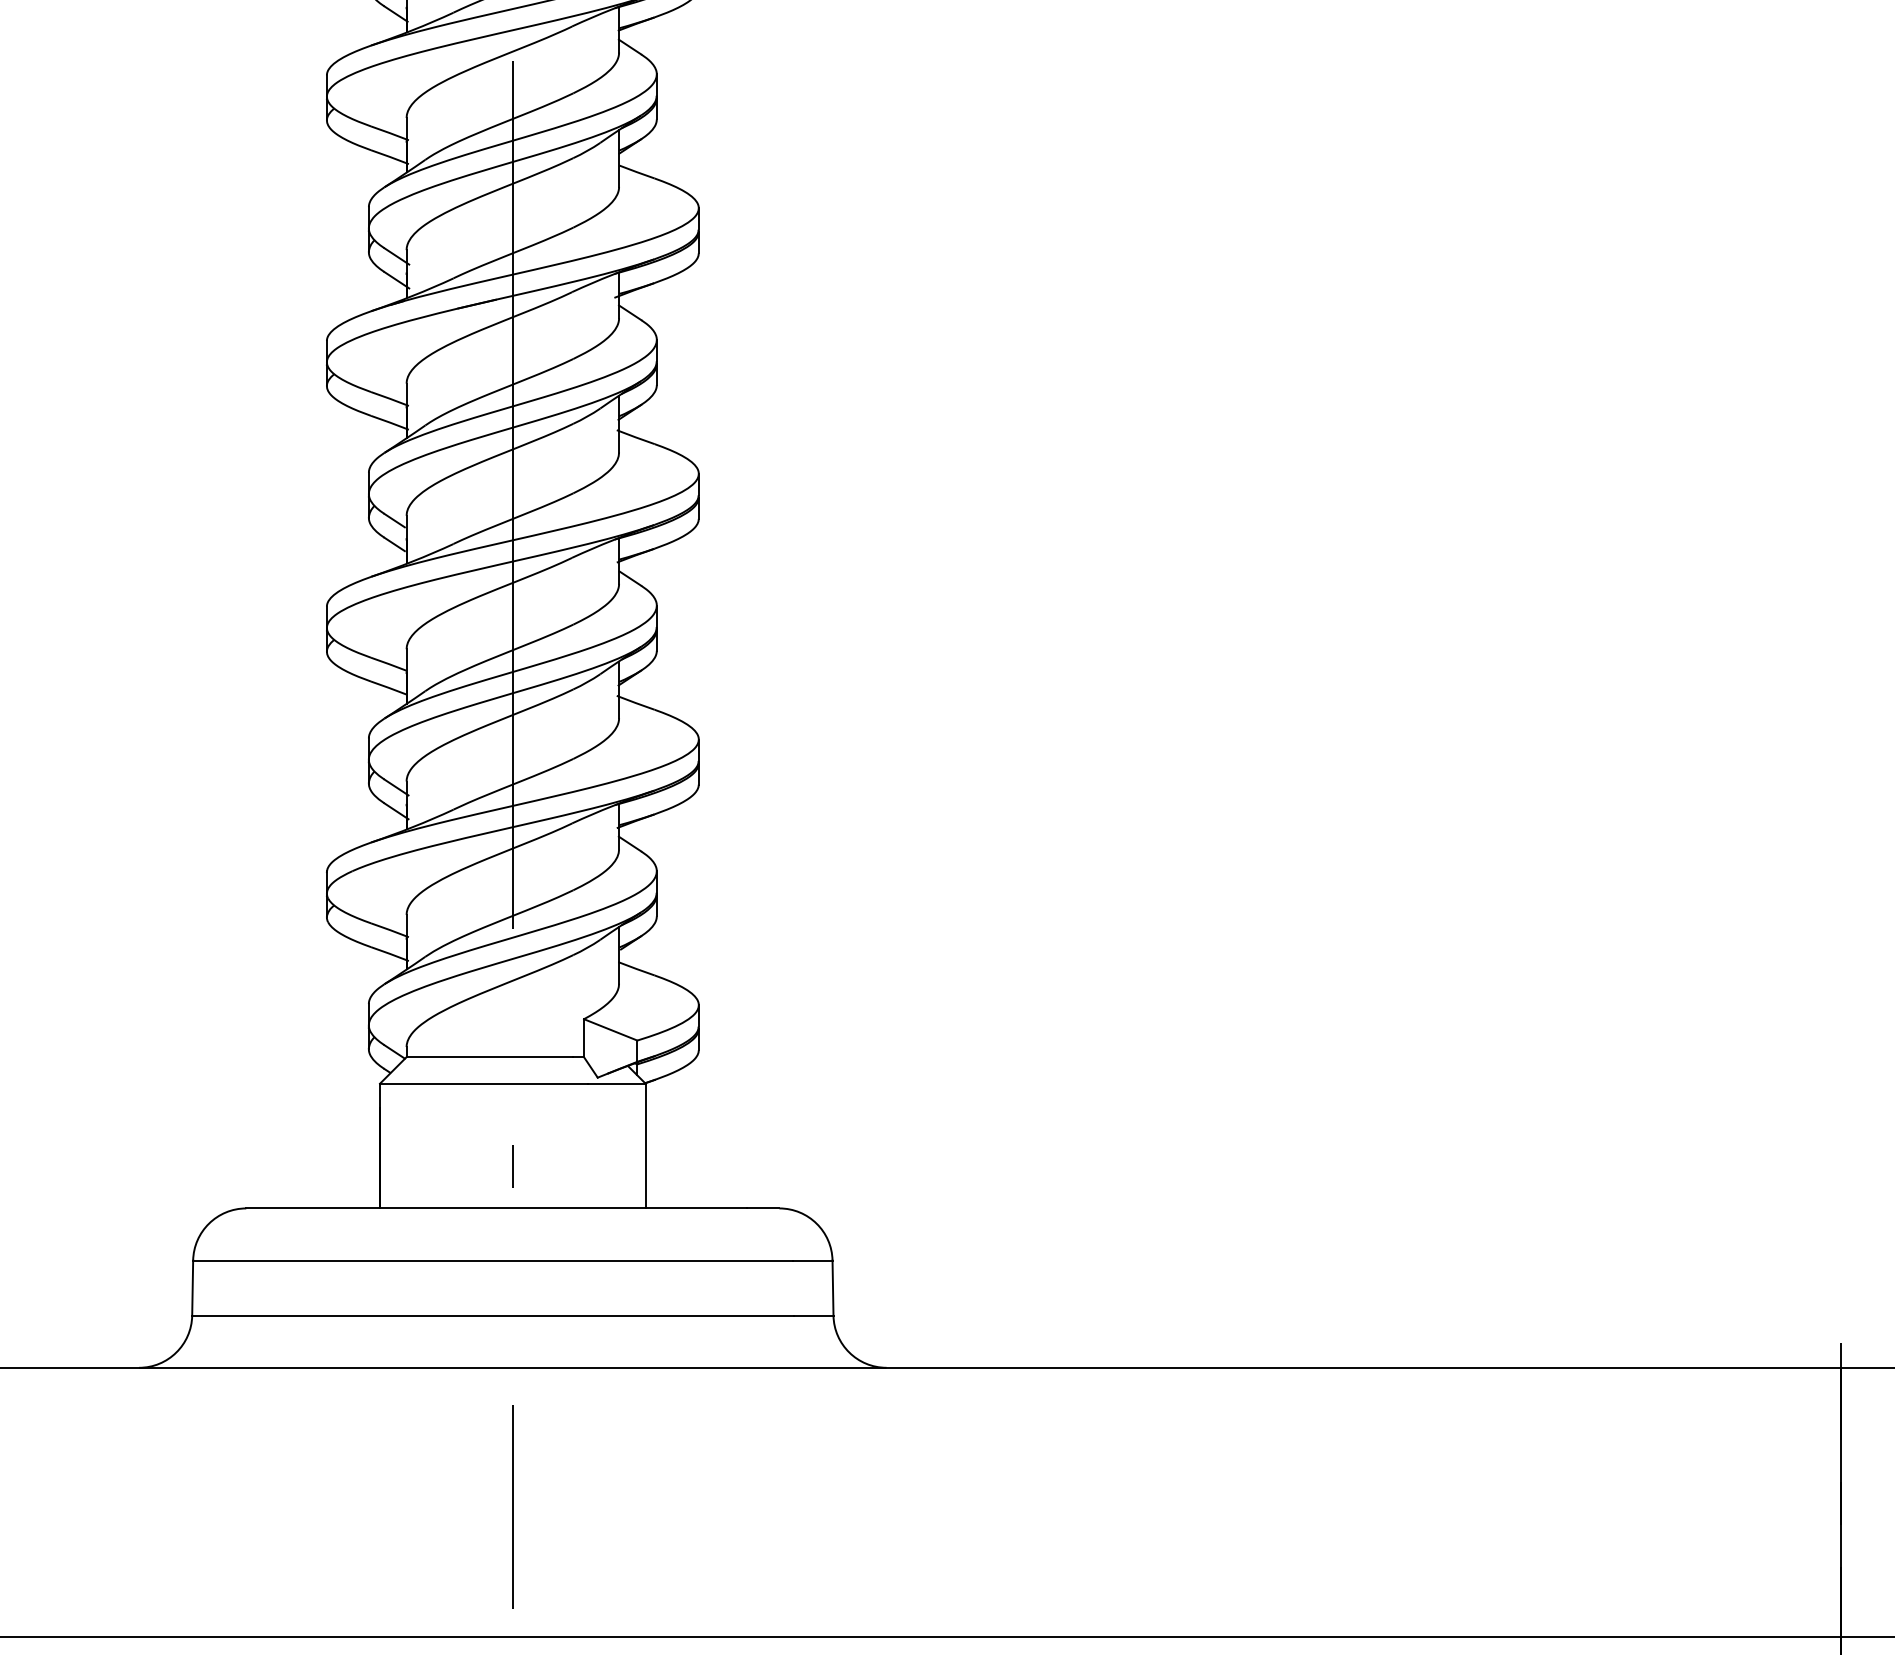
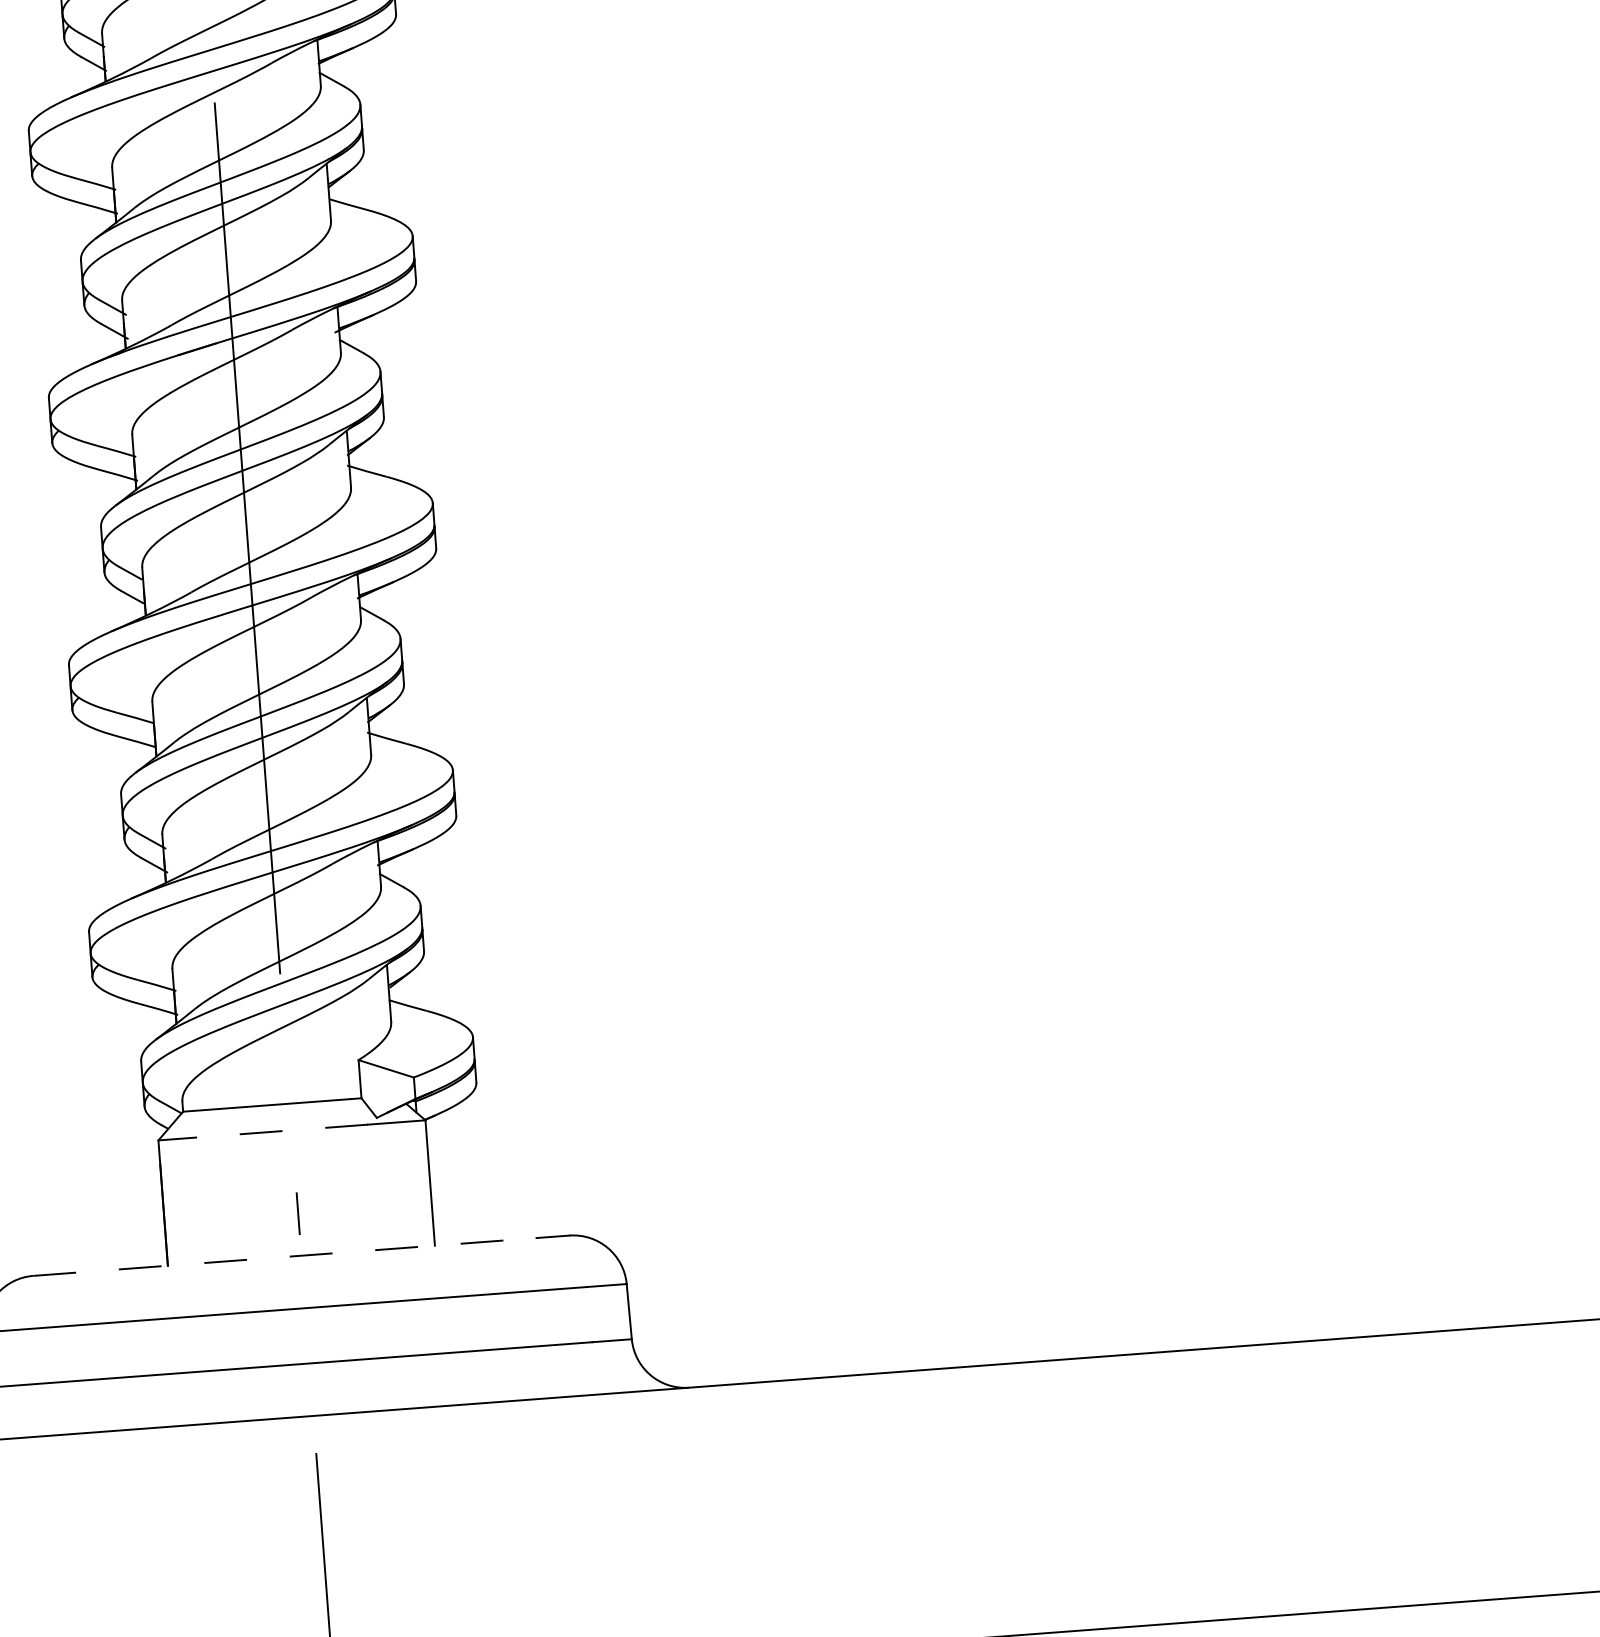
line: (483, 1083) -> (262, 1132), solid -> dashed
line: (497, 1208) -> (285, 1256), solid -> dashed

